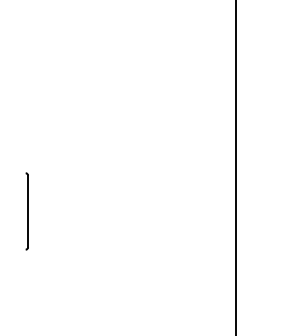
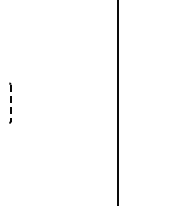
line: (27, 212) -> (10, 103), solid -> dashed

